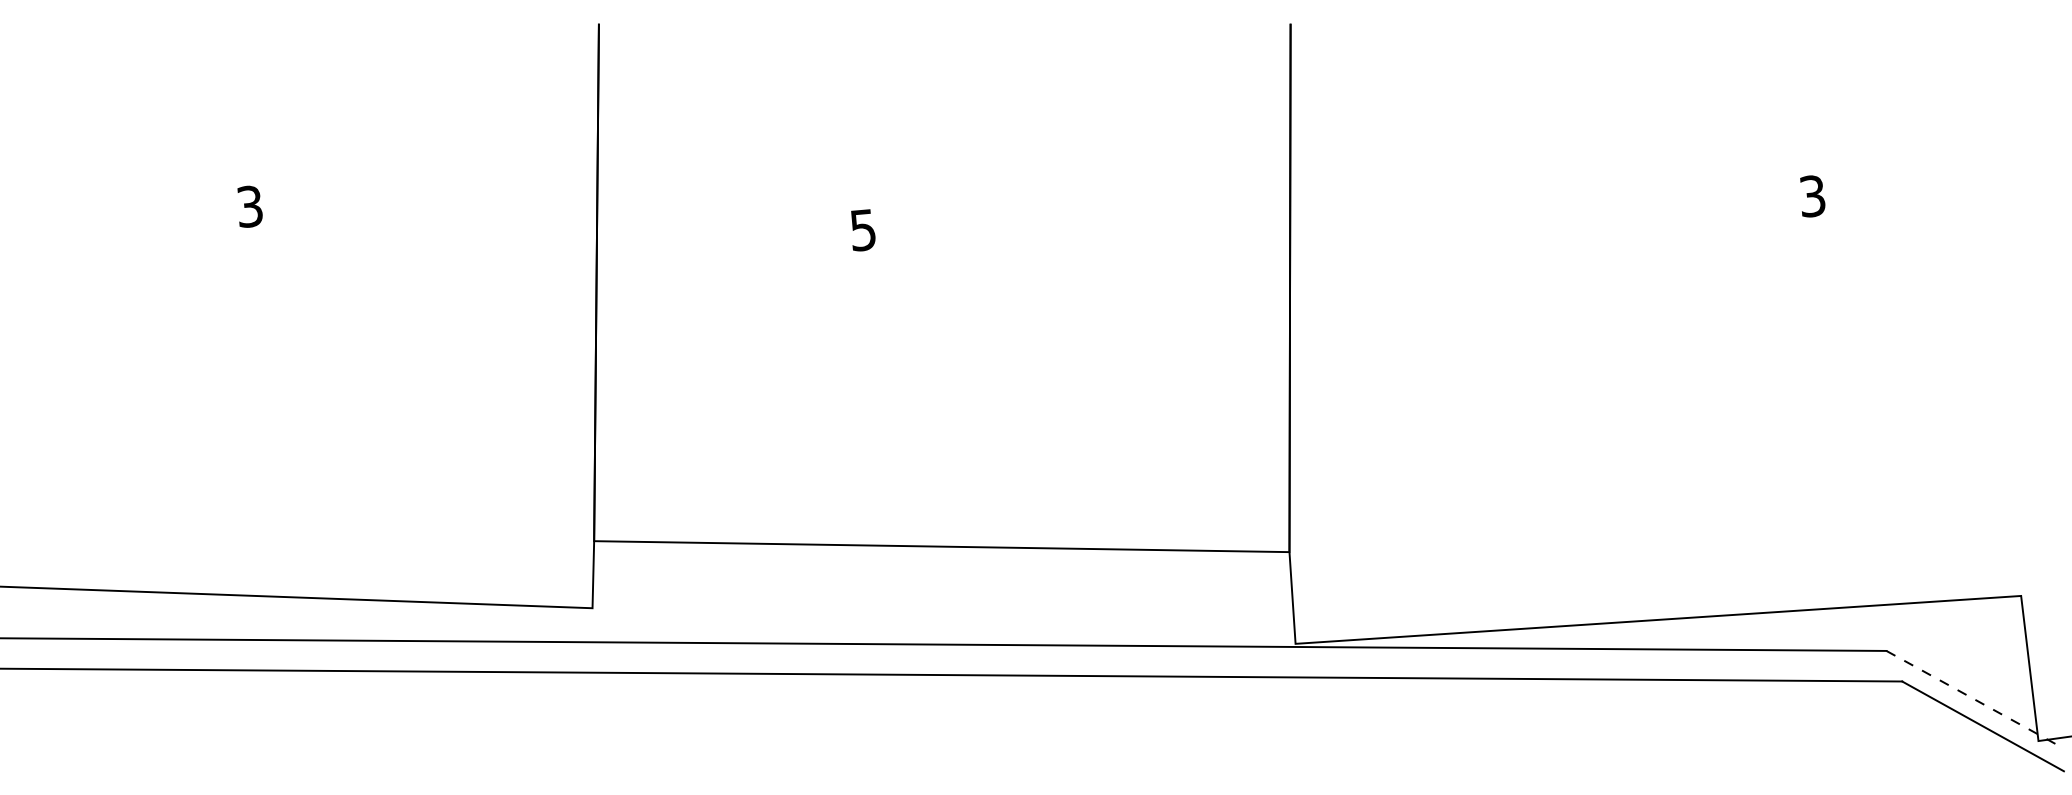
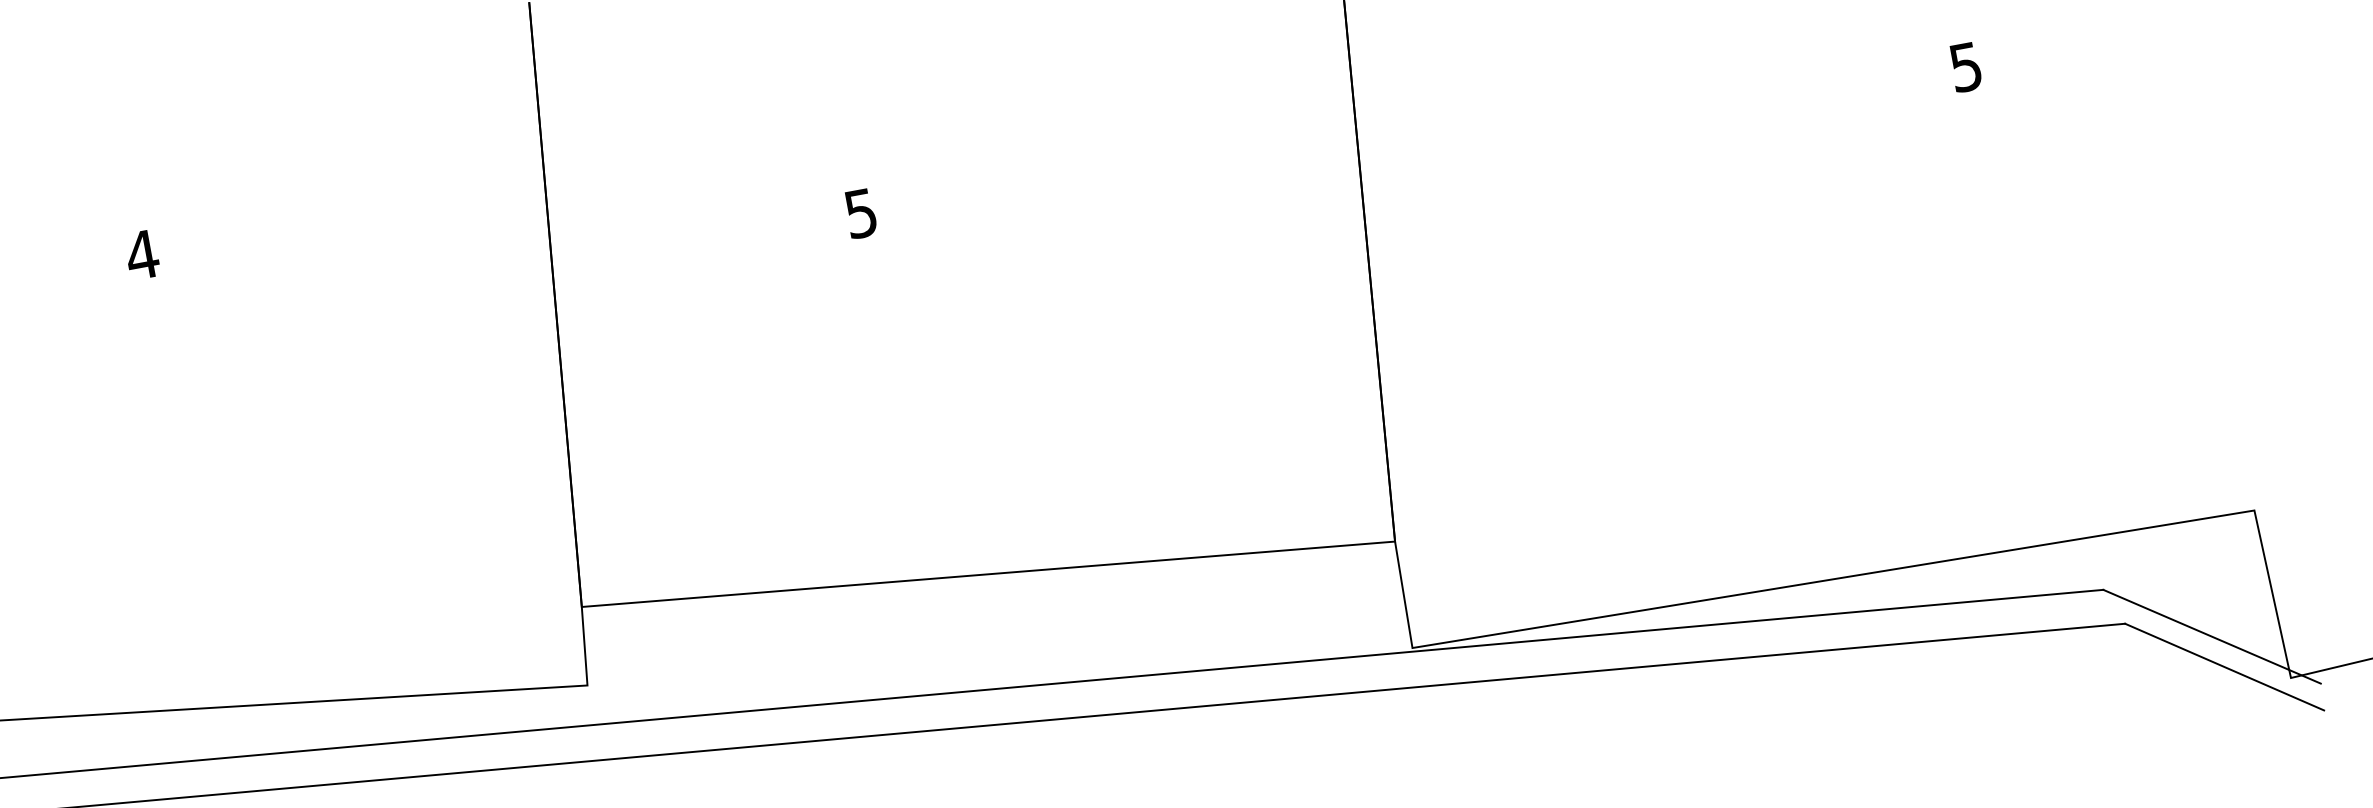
text: (1812, 196) -> (1965, 67), 3 -> 5
text: (250, 206) -> (142, 254), 3 -> 4
line: (1974, 699) -> (2211, 636), dashed -> solid

